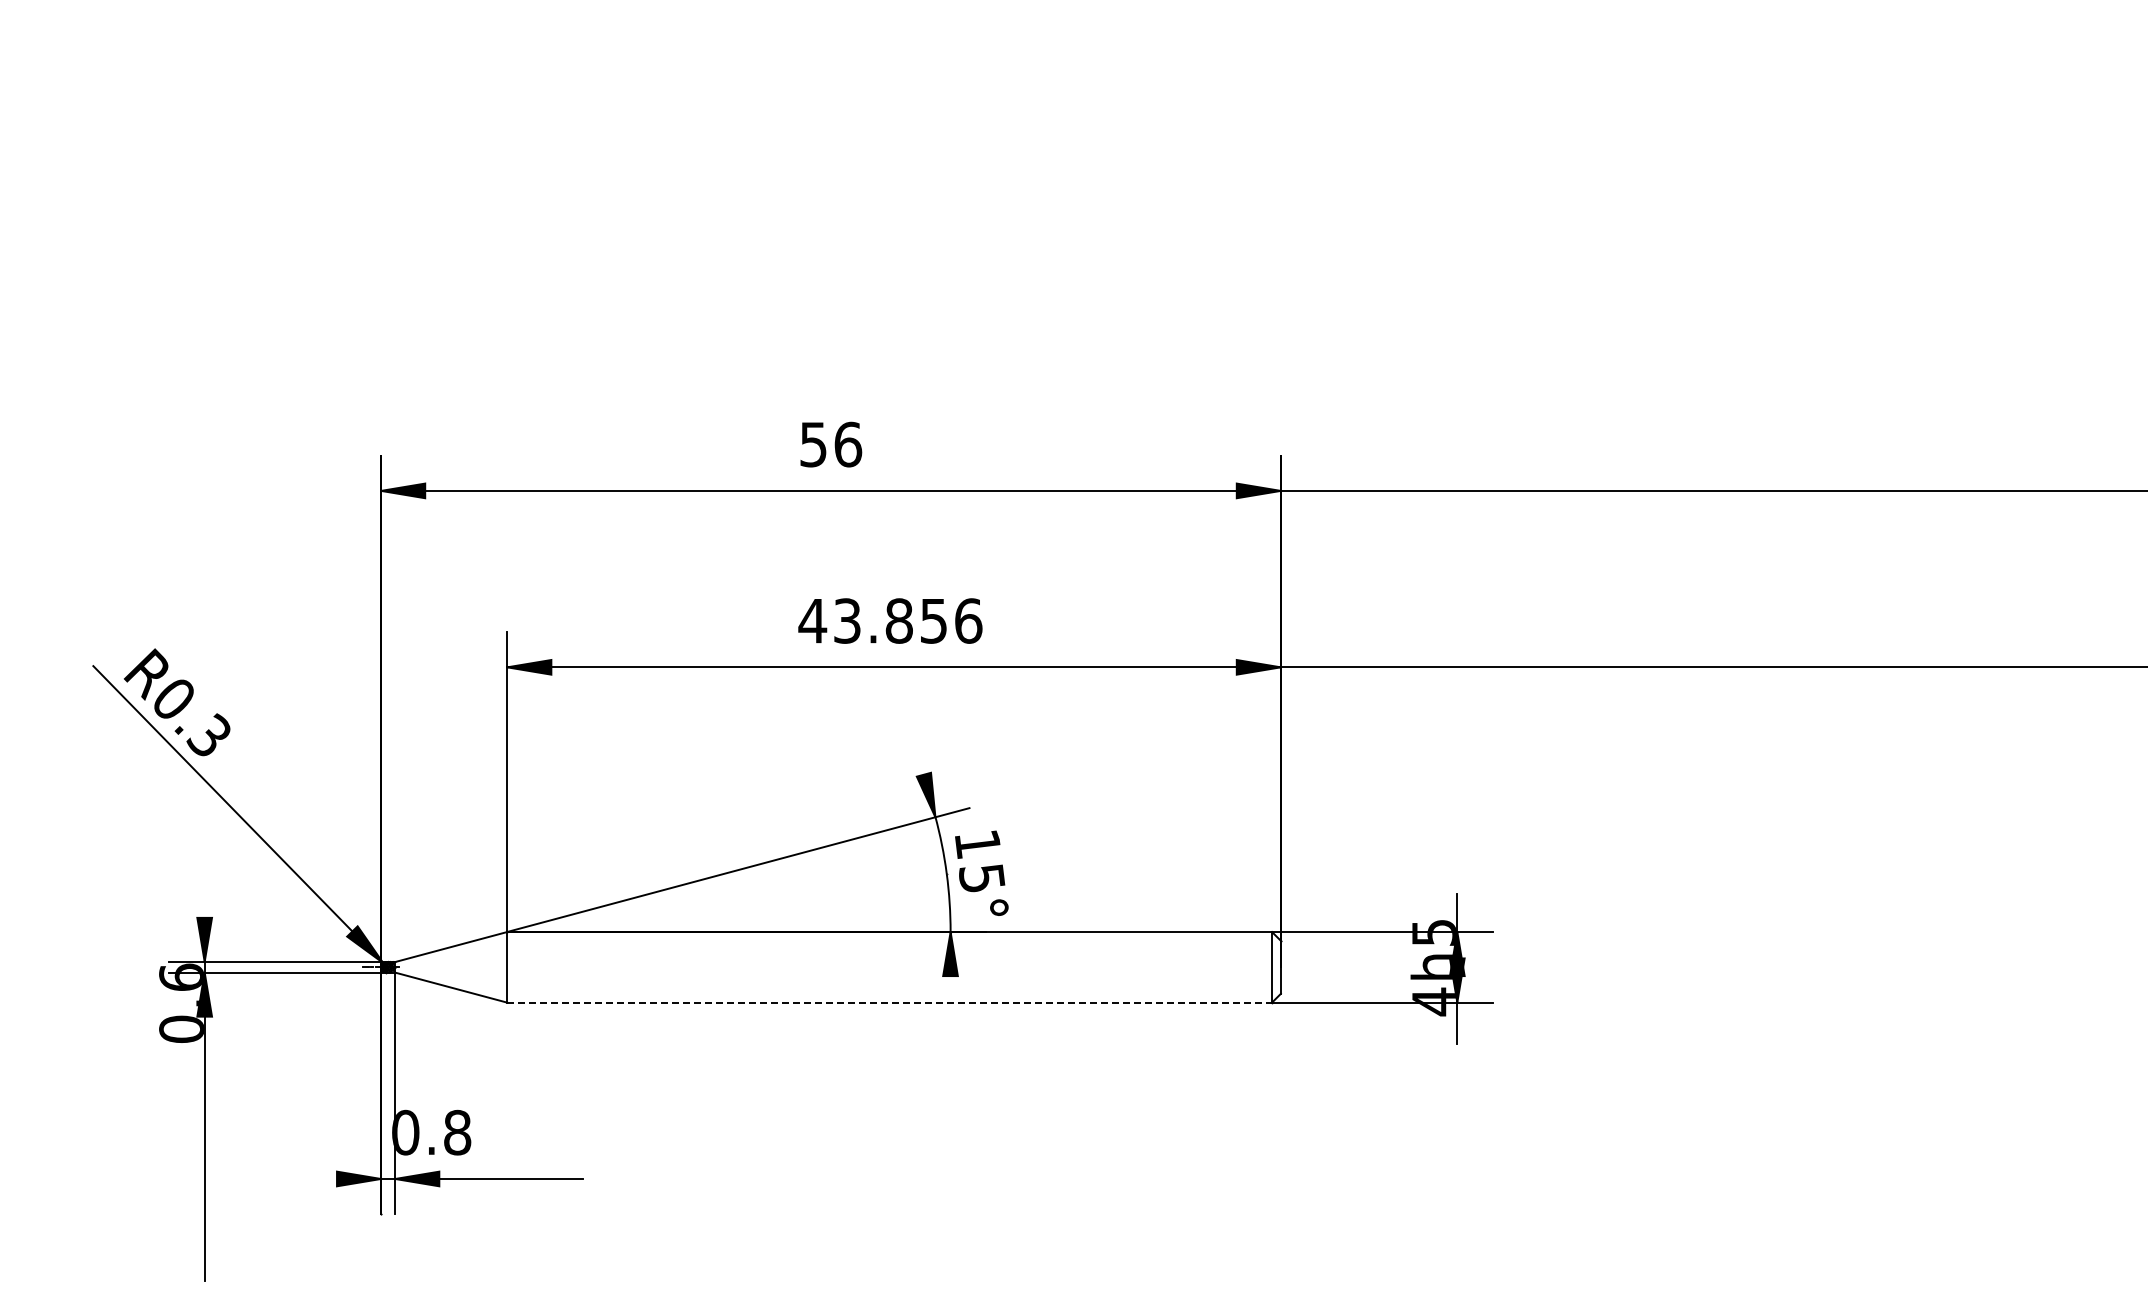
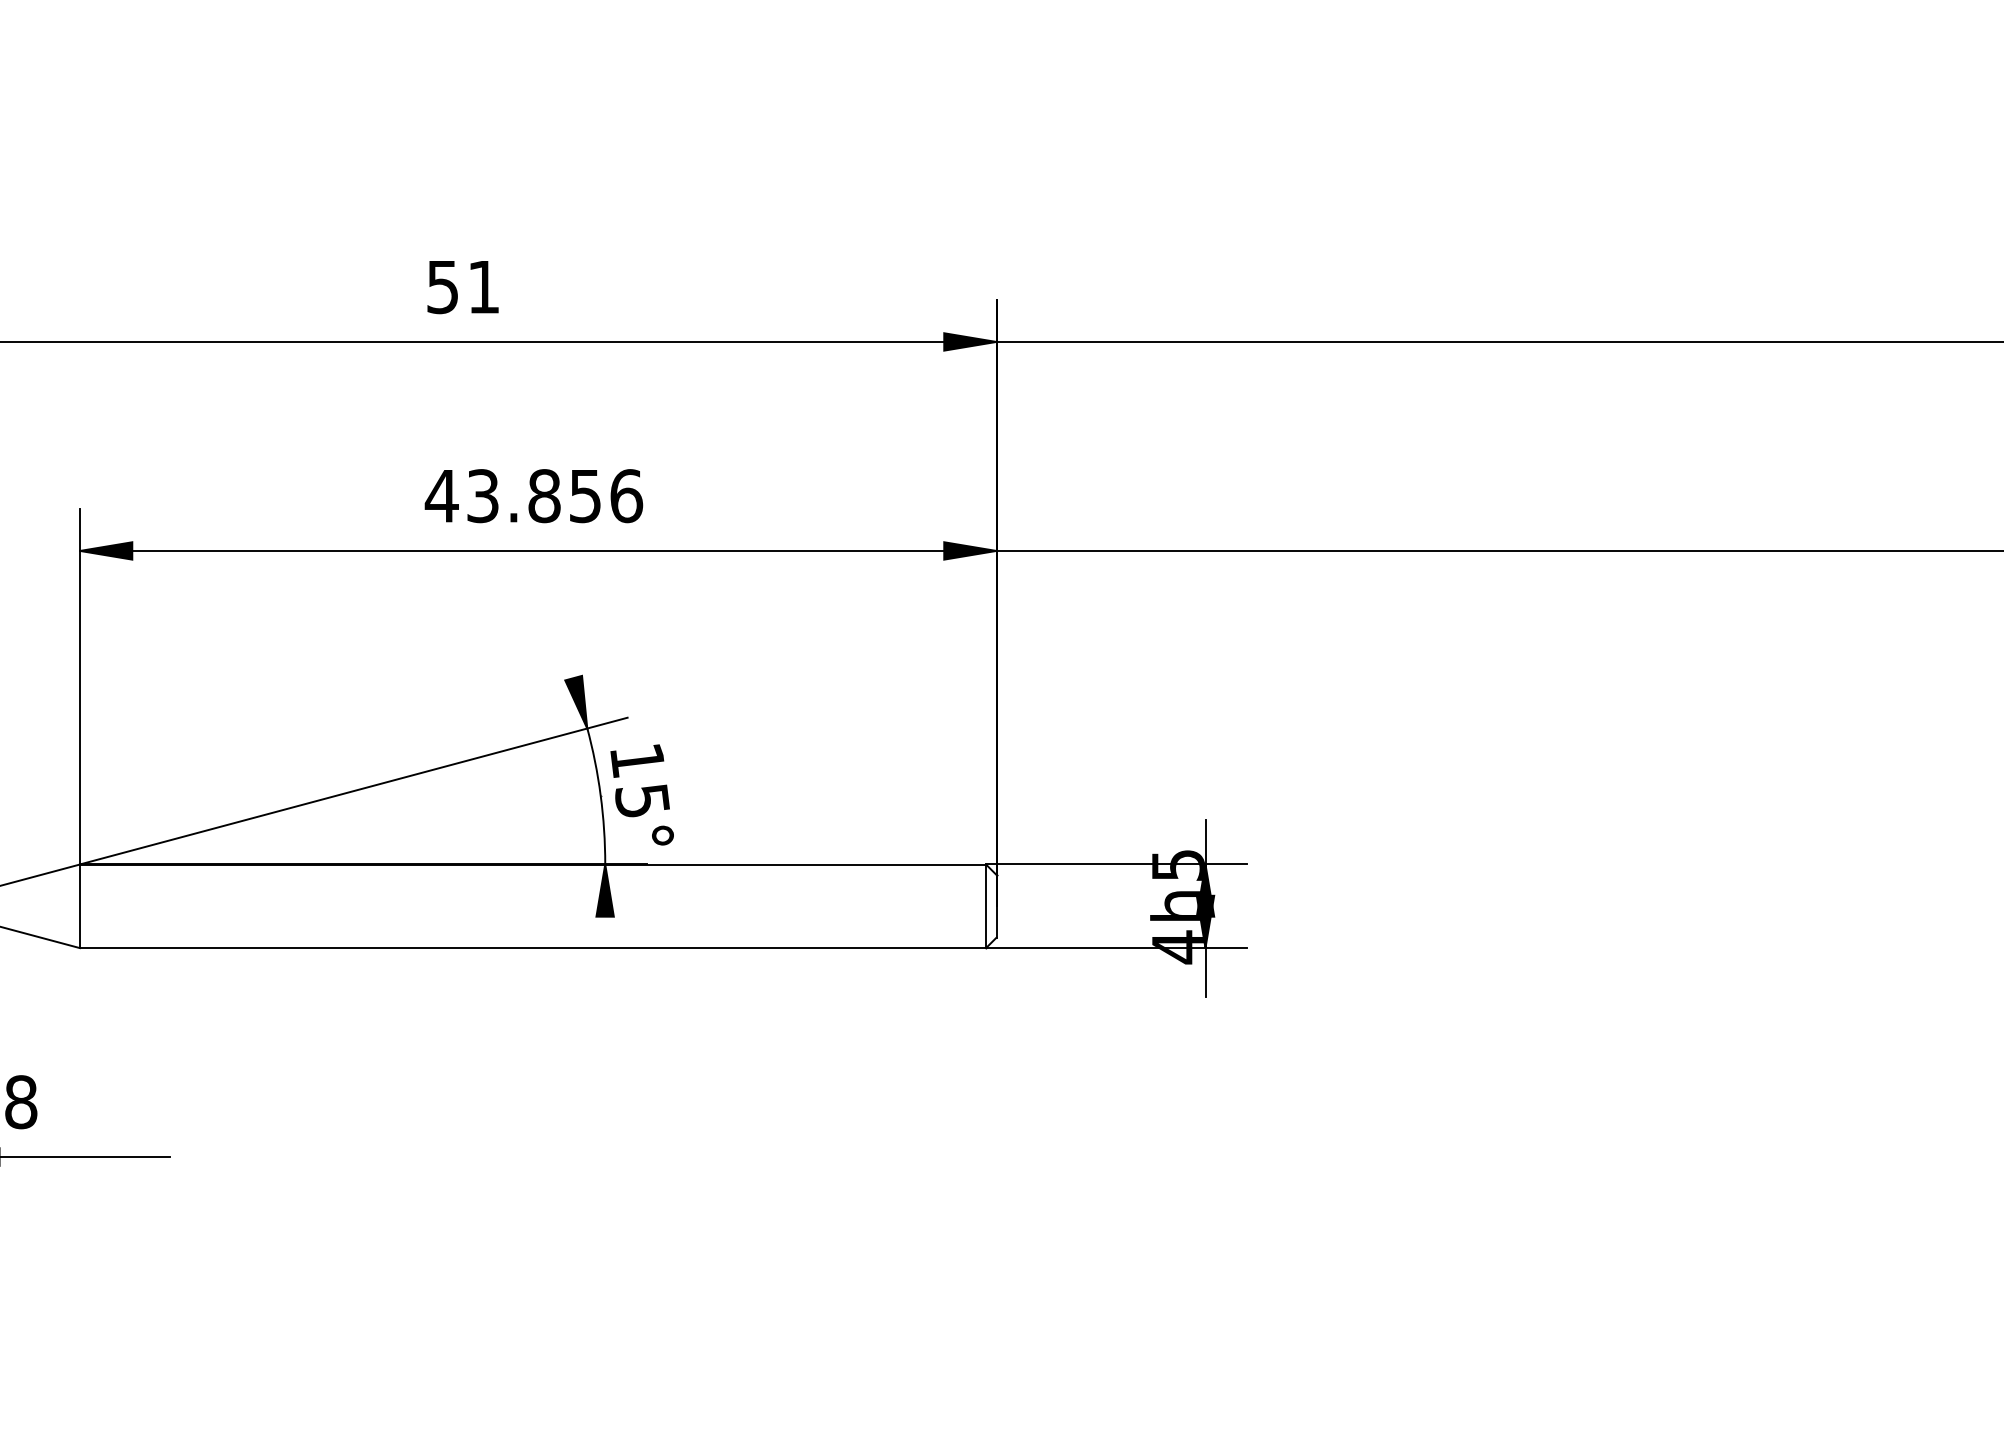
text: (848, 444) -> (484, 286), 56 -> 51
line: (890, 1002) -> (534, 947), dashed -> solid

